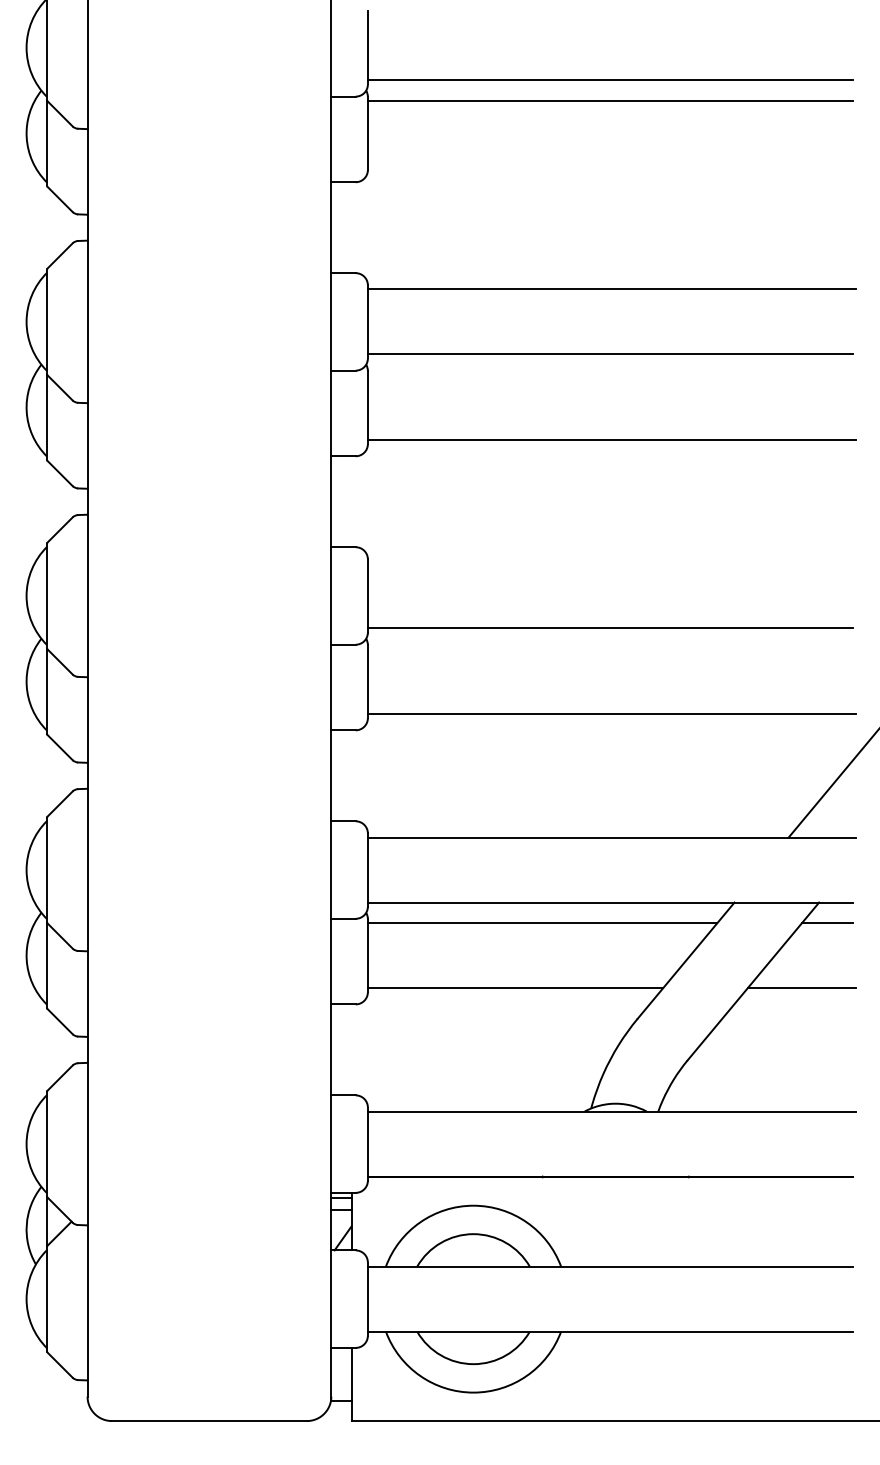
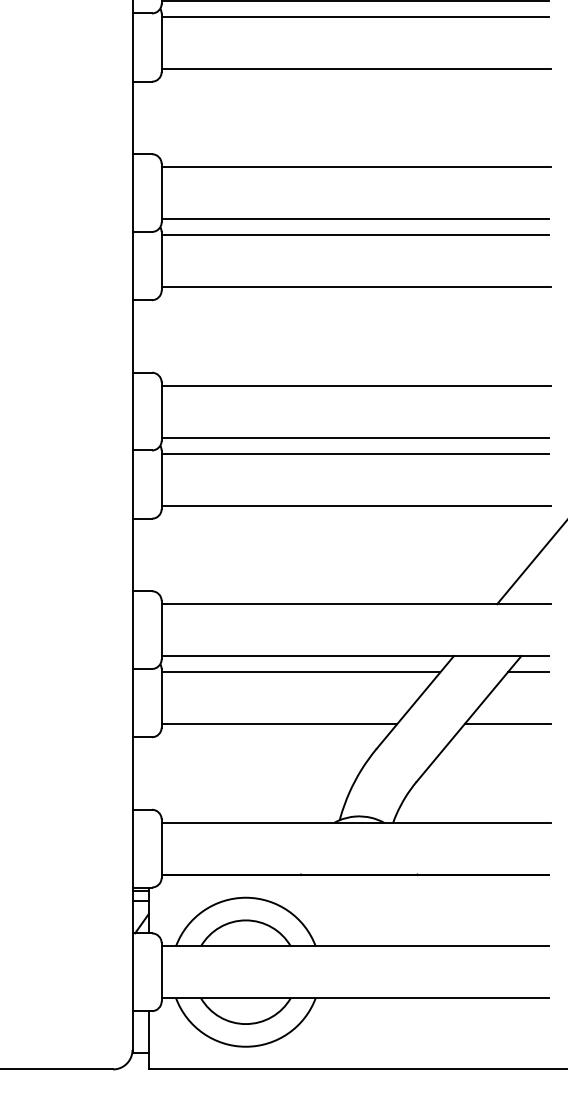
line: (611, 165) -> (355, 68), added
line: (610, 375) -> (355, 235), added
line: (611, 563) -> (355, 385), added
line: (610, 649) -> (355, 454), added

